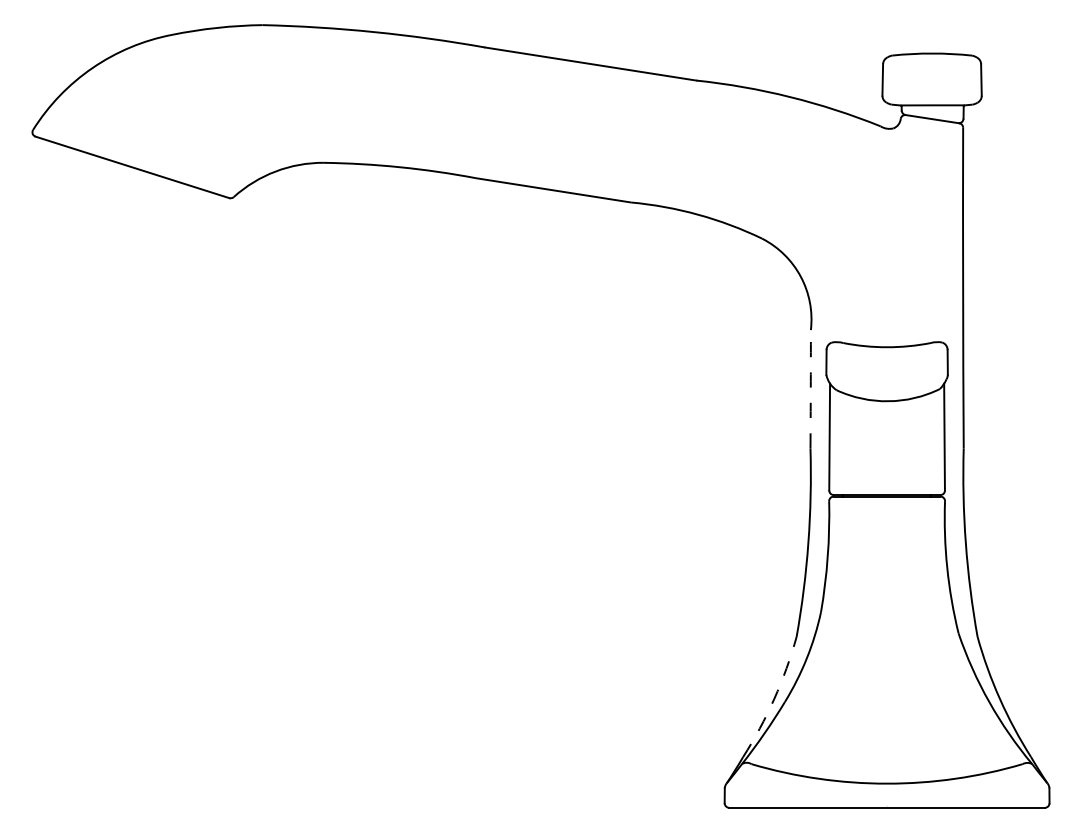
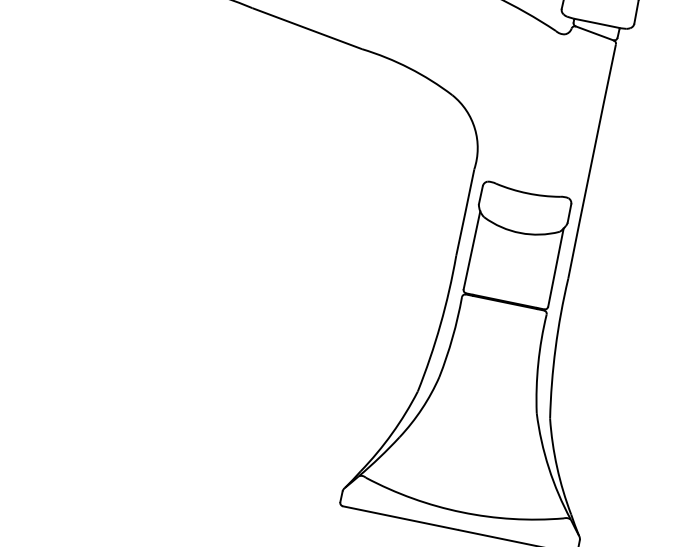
arc: (810, 389) -> (465, 212), dashed -> solid
arc: (774, 698) -> (392, 433), dashed -> solid

